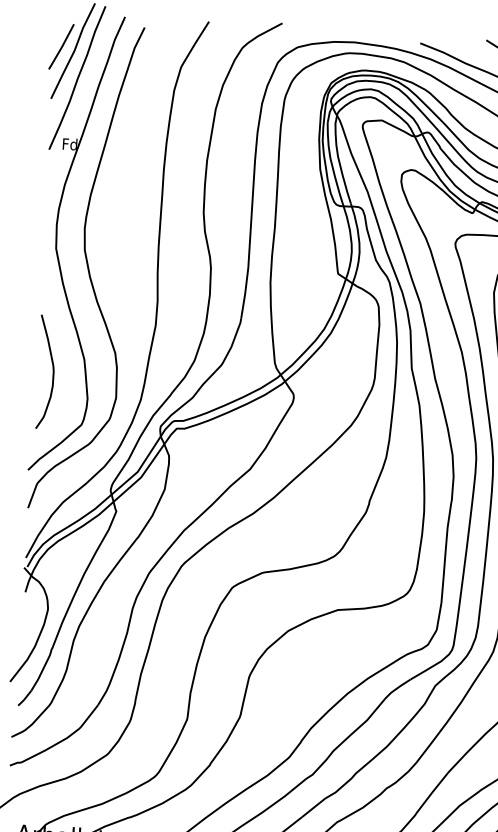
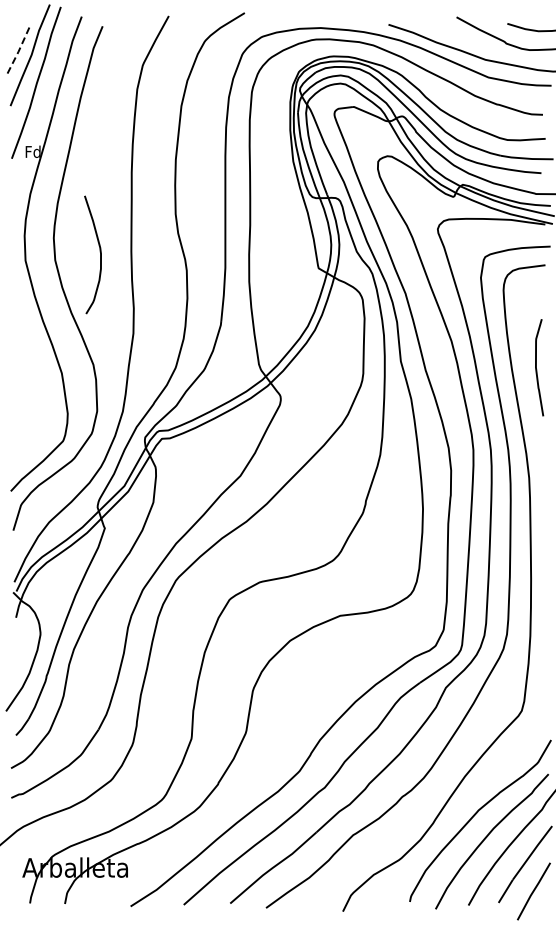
line: (62, 46) -> (18, 51), solid -> dashed
curve: (52, 369) -> (99, 251), moved

